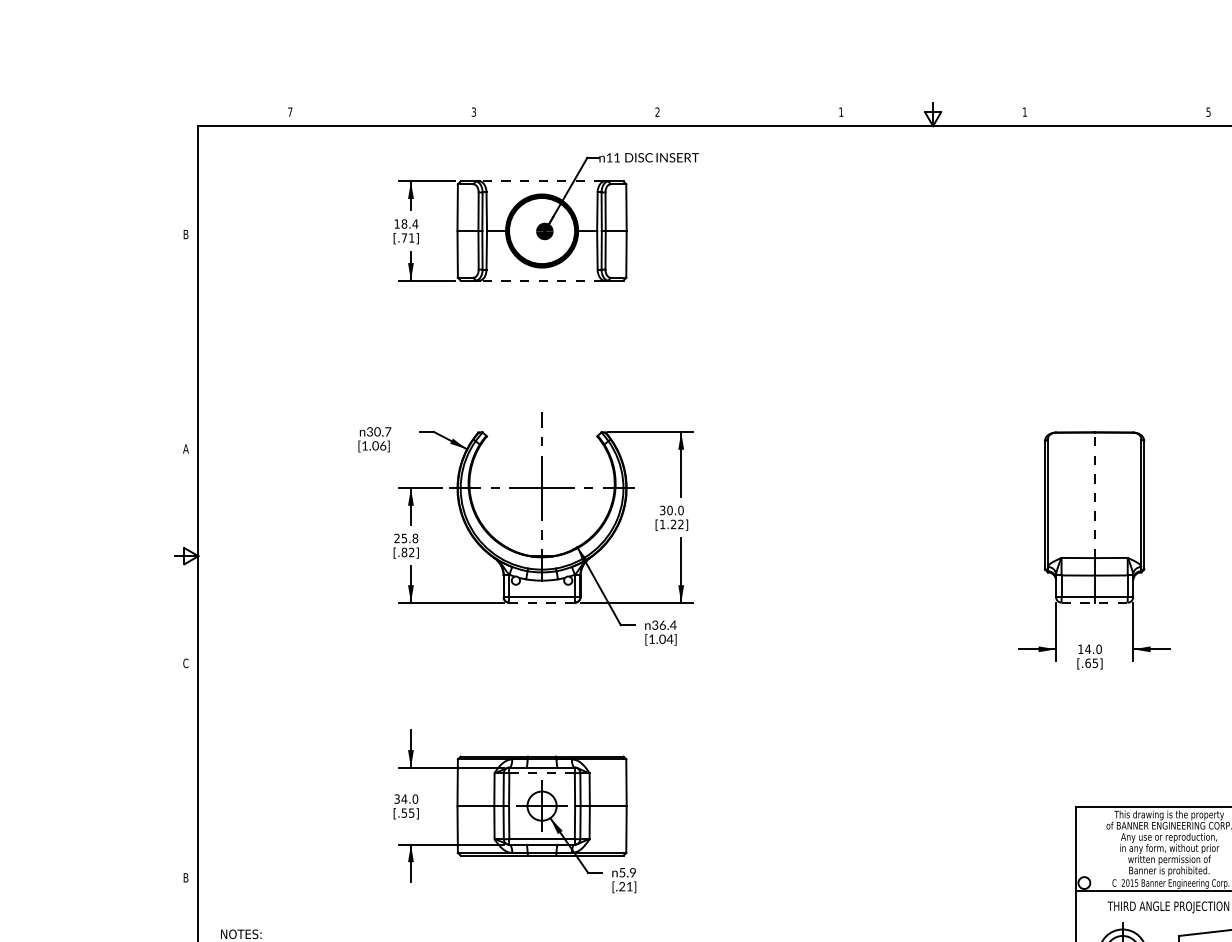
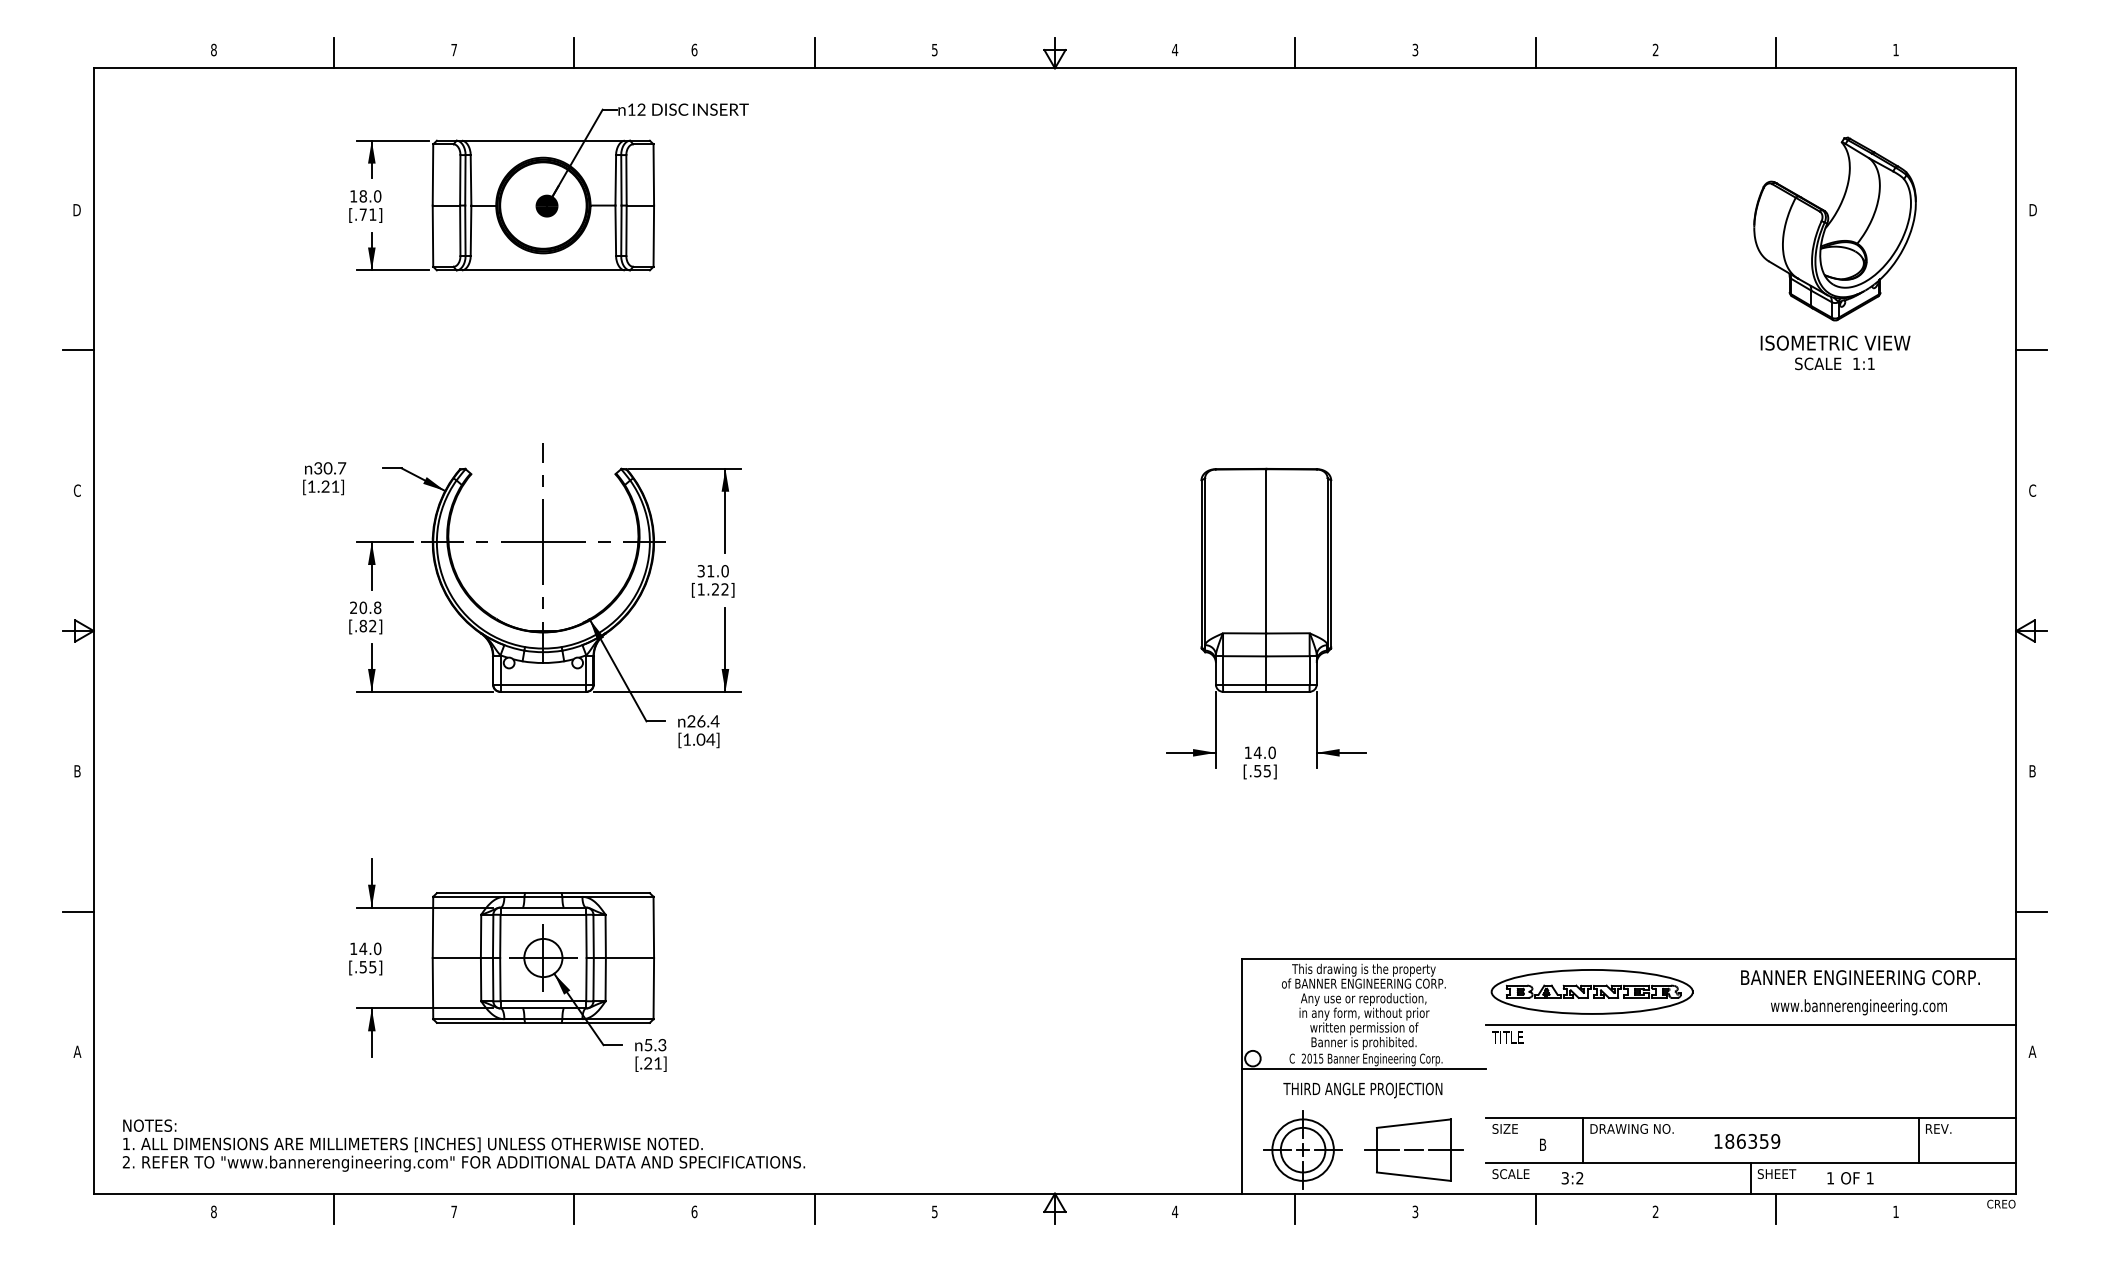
text: (289, 111) -> (213, 49), 7 -> 8
text: (473, 111) -> (453, 49), 3 -> 7
text: (657, 111) -> (694, 49), 2 -> 6
text: (1208, 111) -> (1415, 49), 5 -> 3
text: (841, 112) -> (934, 50), 1 -> 5
text: (1025, 112) -> (1175, 50), 1 -> 4
line: (382, 114) -> (334, 52), added
line: (565, 114) -> (574, 52), added
line: (749, 114) -> (814, 52), added
line: (1116, 114) -> (1295, 52), added
text: (617, 157) -> (641, 109), 11 -> 12
line: (542, 181) -> (543, 140), dashed -> solid
text: (415, 224) -> (377, 196), 18.4 -> 18.0
text: (185, 234) -> (76, 210), B -> D
line: (542, 280) -> (543, 270), dashed -> solid
line: (186, 341) -> (78, 350), added
text: (379, 445) -> (330, 486), [1.06] -> [1.21]
text: (186, 448) -> (77, 490), A -> C
line: (1094, 494) -> (1266, 550), dashed -> solid
text: (669, 510) -> (710, 571), 30.0 -> 31.0
text: (404, 538) -> (363, 607), 25.8 -> 20.8
line: (542, 602) -> (543, 691), dashed -> solid
line: (1094, 602) -> (1266, 691), dashed -> solid
text: (655, 626) -> (691, 723), 36.4 -> 26.4
text: (1087, 662) -> (1257, 770), [.65] -> [.55]
text: (185, 663) -> (76, 771), C -> B
line: (186, 770) -> (78, 911), added
line: (542, 772) -> (543, 914), dashed -> solid
text: (396, 798) -> (353, 948), 34.0 -> 14.0
text: (633, 873) -> (662, 1045), 5.9 -> 5.3
text: (186, 877) -> (77, 1051), B -> A

